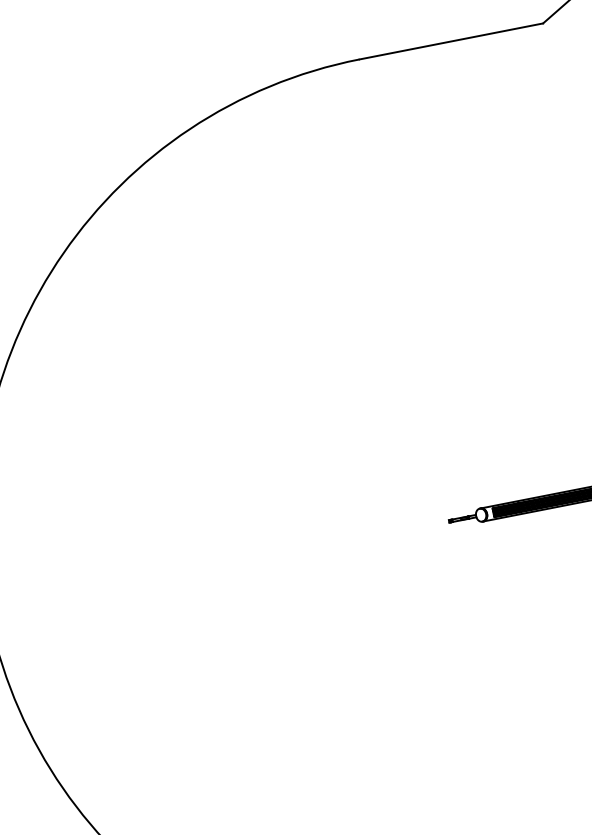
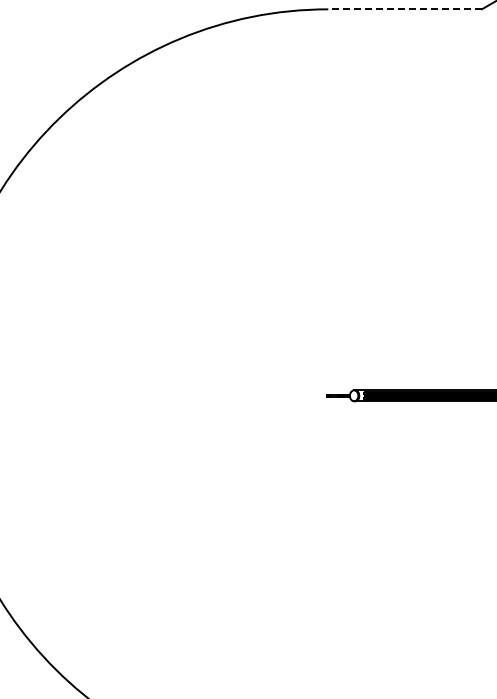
line: (451, 41) -> (405, 9), solid -> dashed

